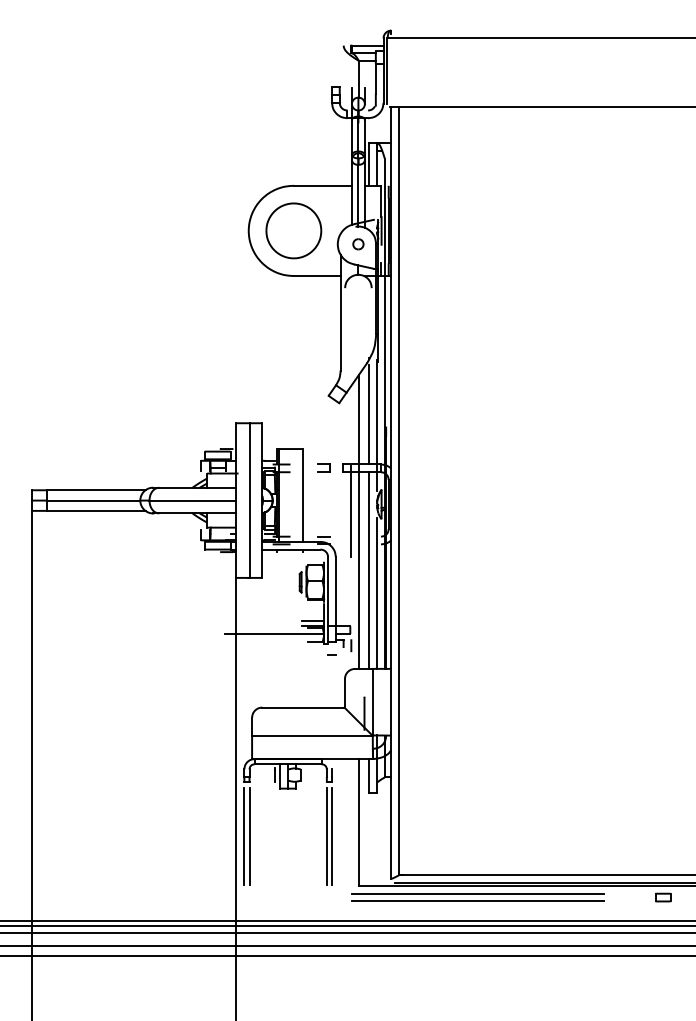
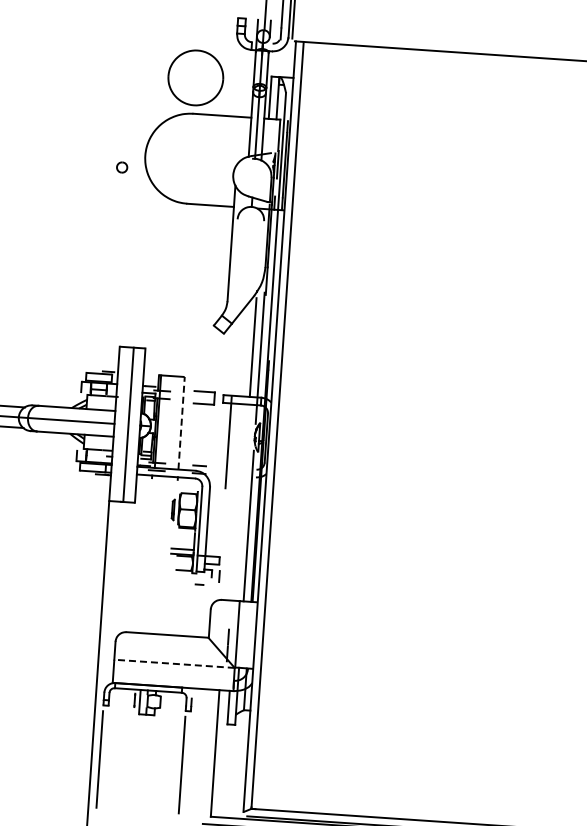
part: (293, 230) -> (195, 77), moved
part: (358, 244) -> (122, 167), moved
part: (323, 467) -> (203, 396), size x1.6
line: (303, 494) -> (182, 422), solid -> dashed
line: (359, 521) -> (236, 453), removed
line: (369, 570) -> (242, 502), removed
line: (274, 633) -> (143, 559), removed
line: (311, 735) -> (173, 663), solid -> dashed
line: (249, 836) -> (104, 759), removed
line: (332, 836) -> (187, 765), removed

